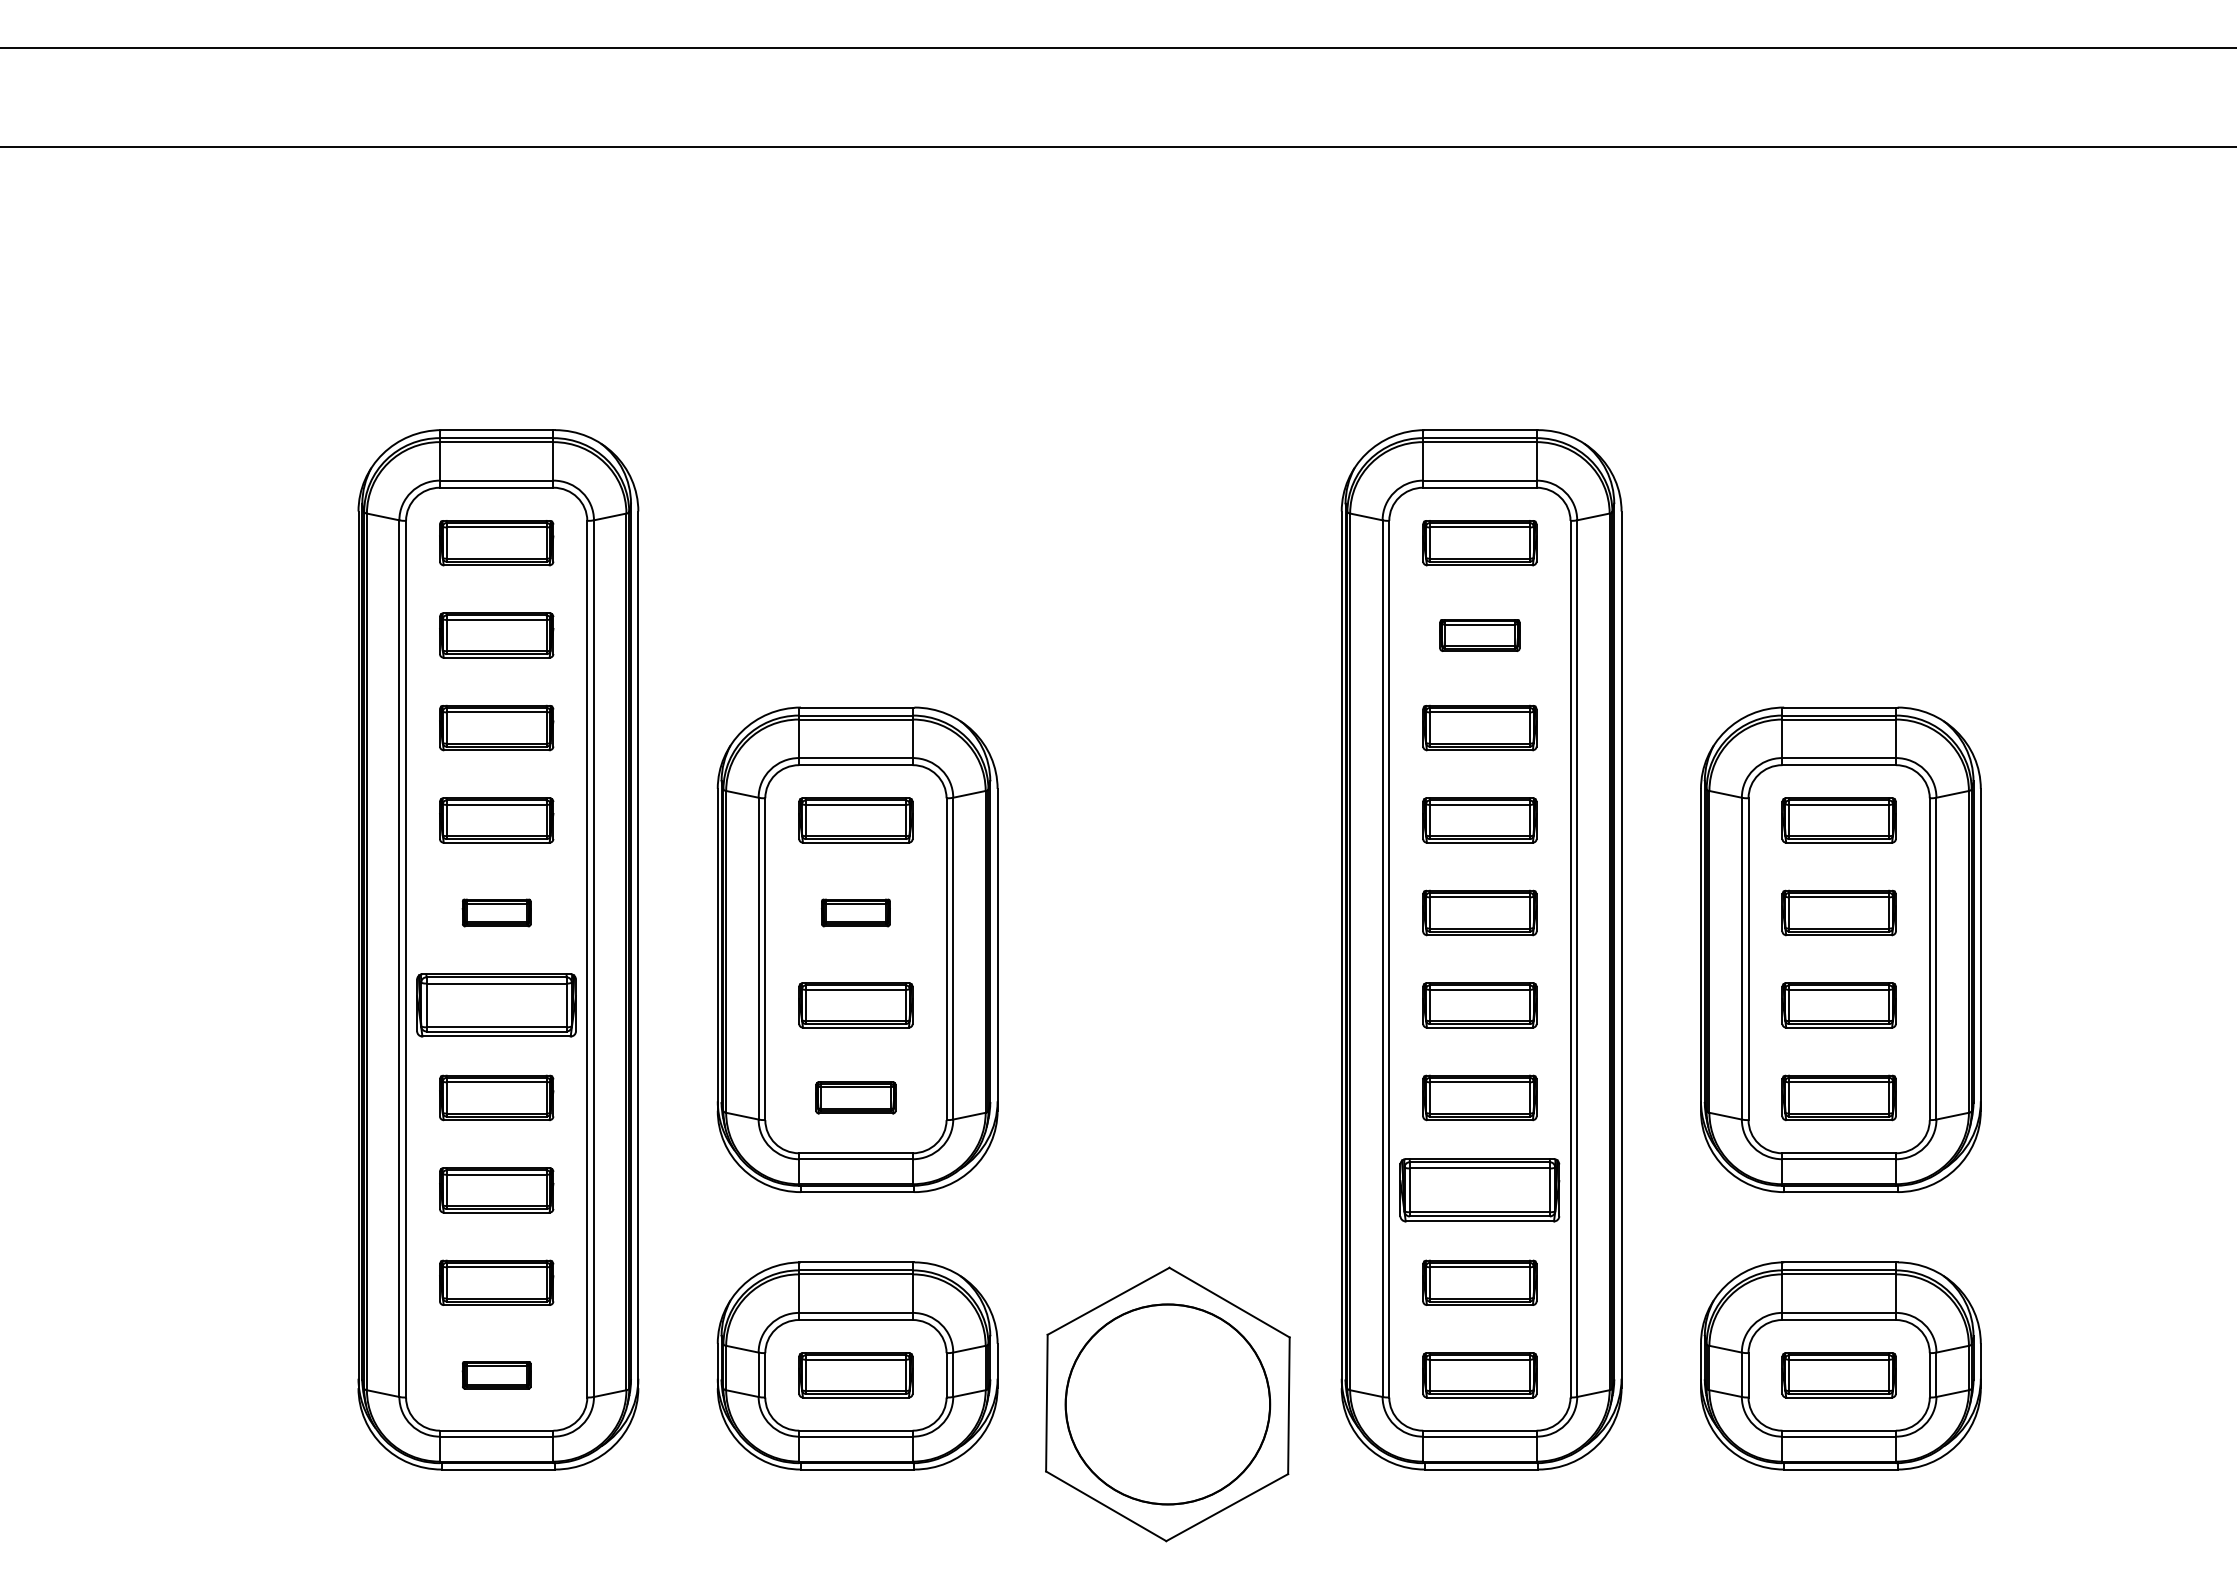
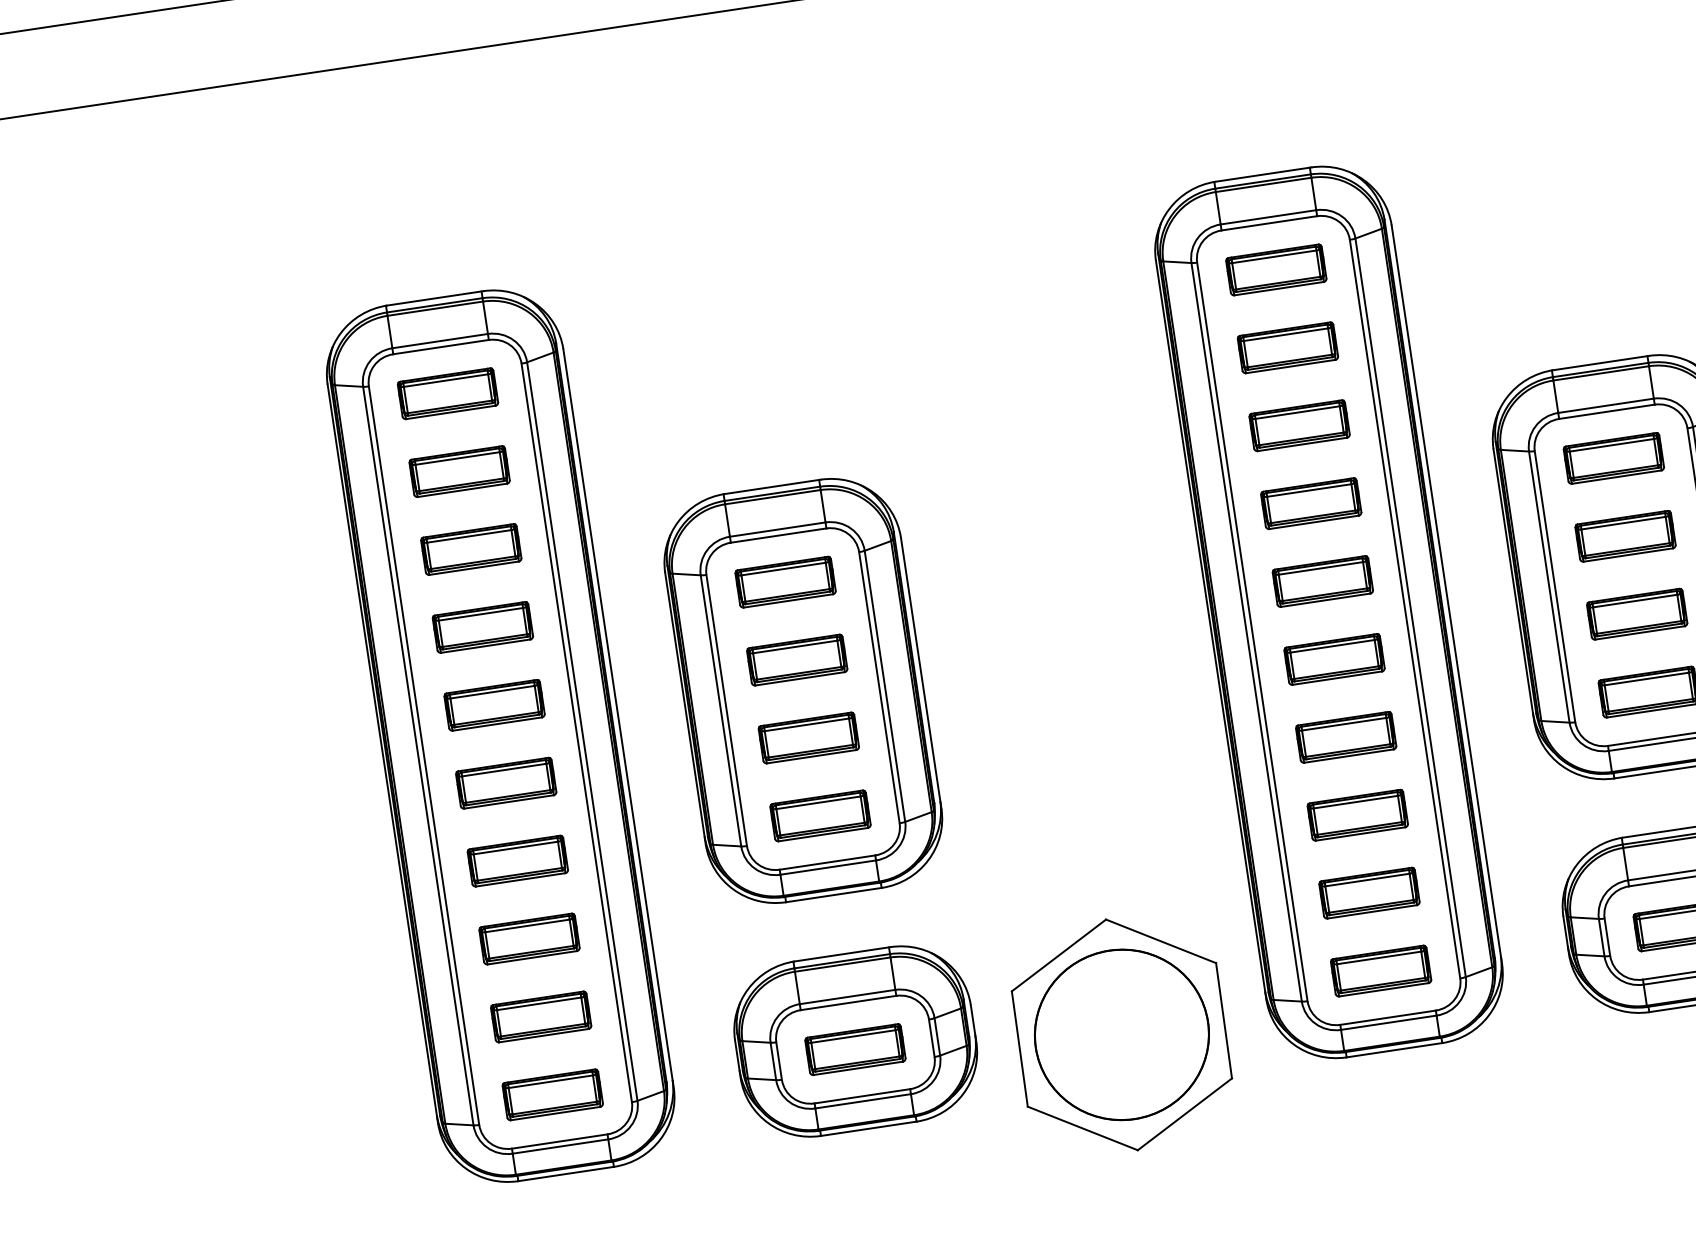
part: (1479, 635) -> (1287, 347), size x1.43
part: (496, 912) -> (494, 704), size x1.67
part: (855, 912) -> (796, 659), size x1.67
part: (496, 1005) -> (506, 783), size x0.71
part: (855, 1097) -> (820, 815), size x1.43
part: (1479, 1190) -> (1357, 815), size x0.71
part: (496, 1375) -> (552, 1095), size x1.67

